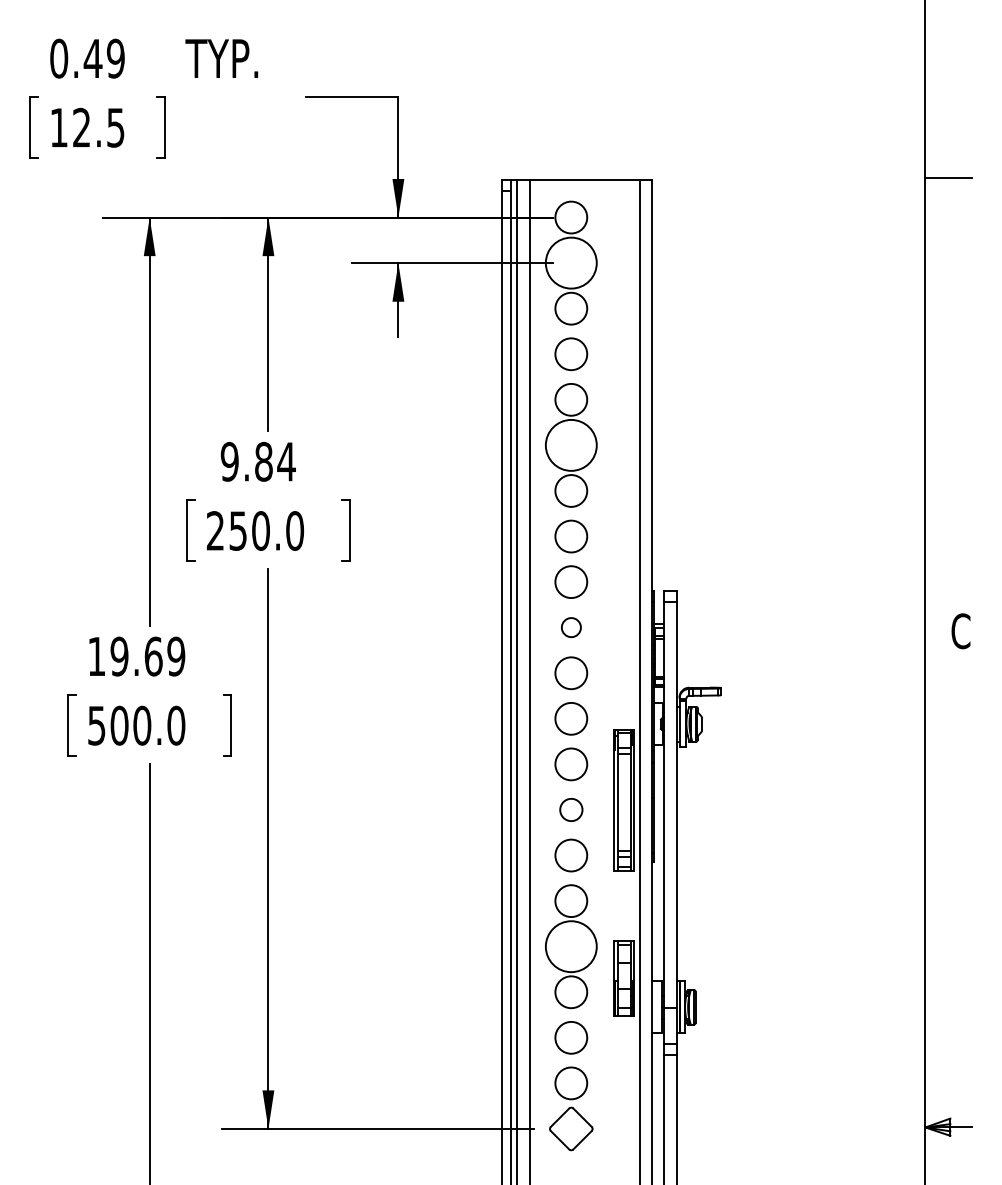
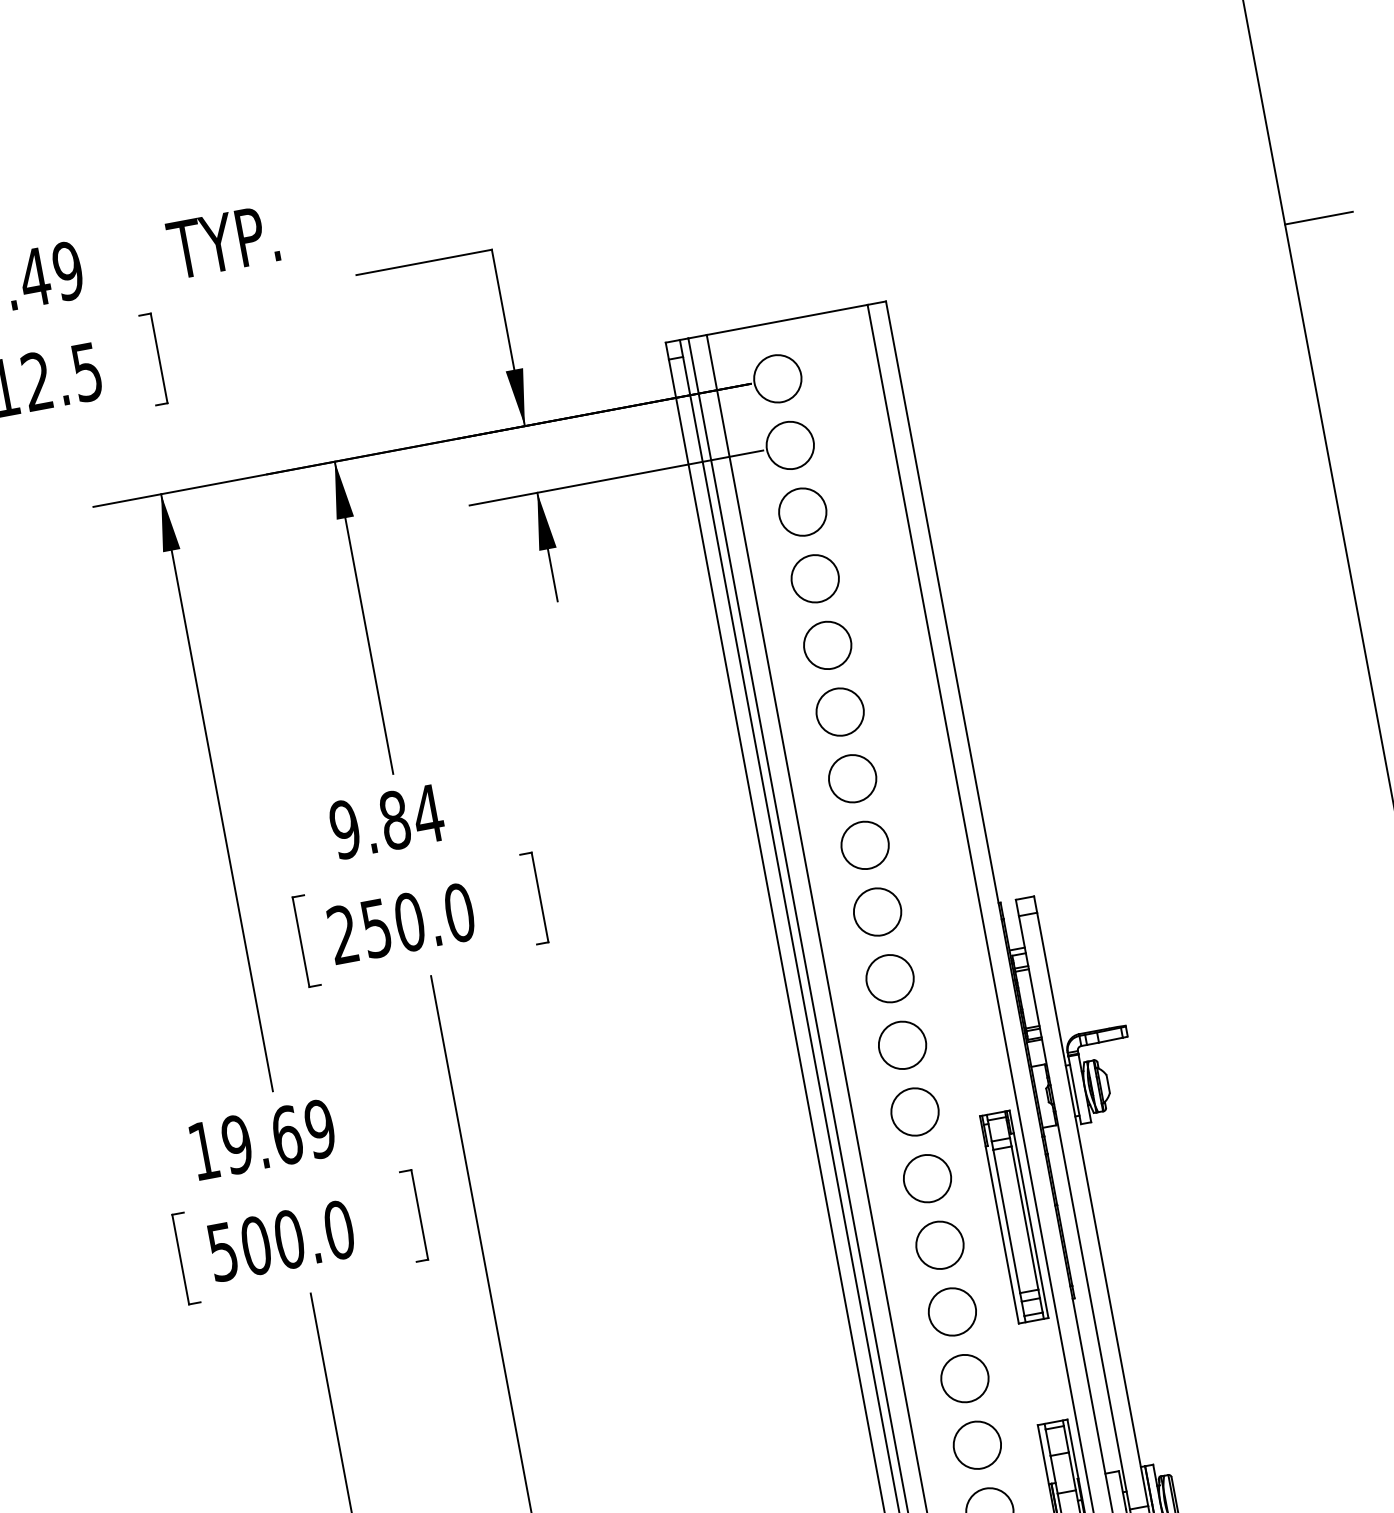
circle: (571, 263) -> (790, 445), size x0.62
circle: (571, 445) -> (840, 712), size x0.62
circle: (571, 627) -> (890, 978), size x1.67
circle: (571, 809) -> (940, 1244), size x1.43
circle: (571, 946) -> (977, 1444), size x0.62

